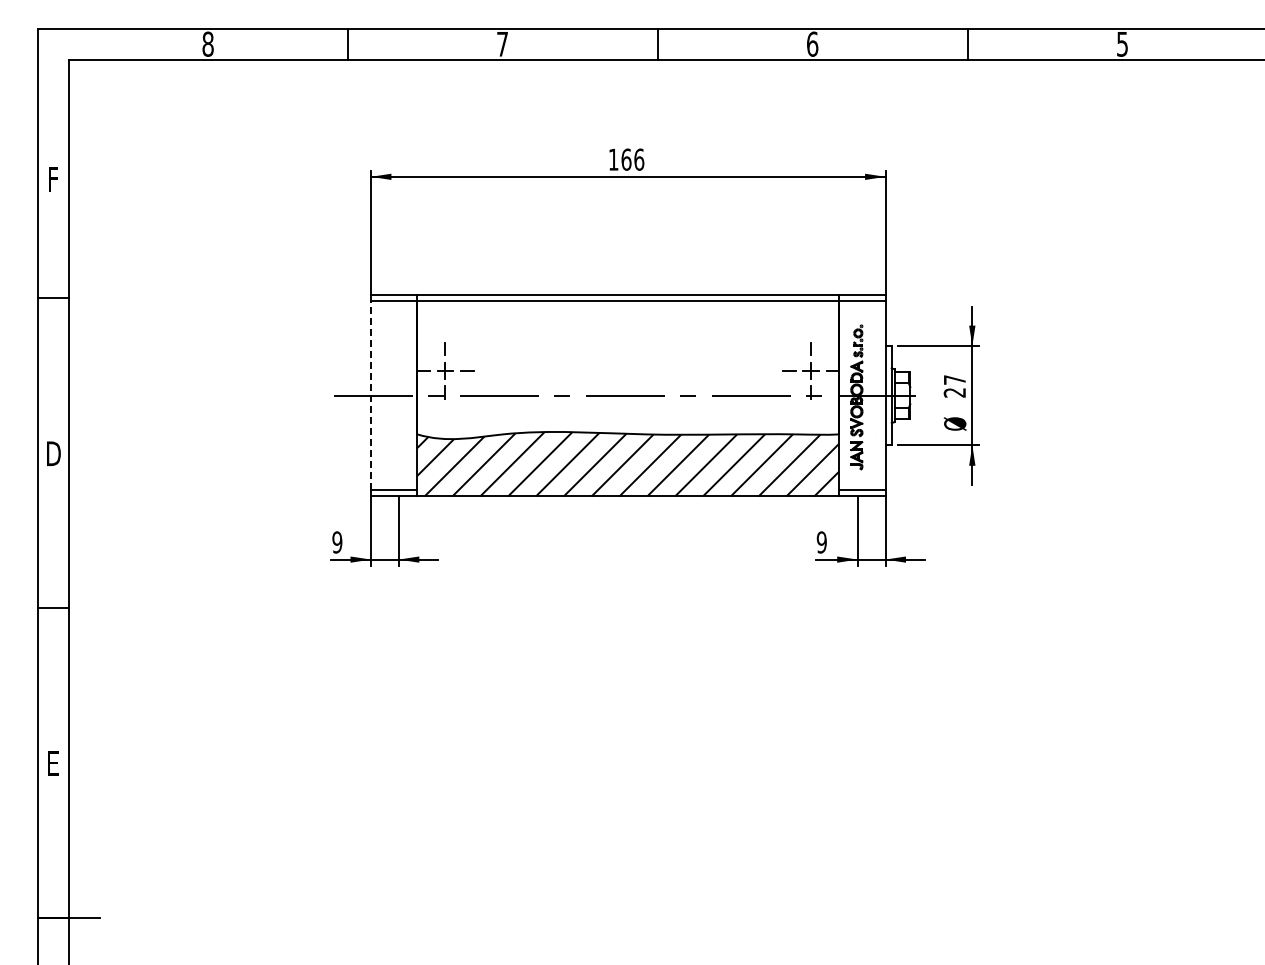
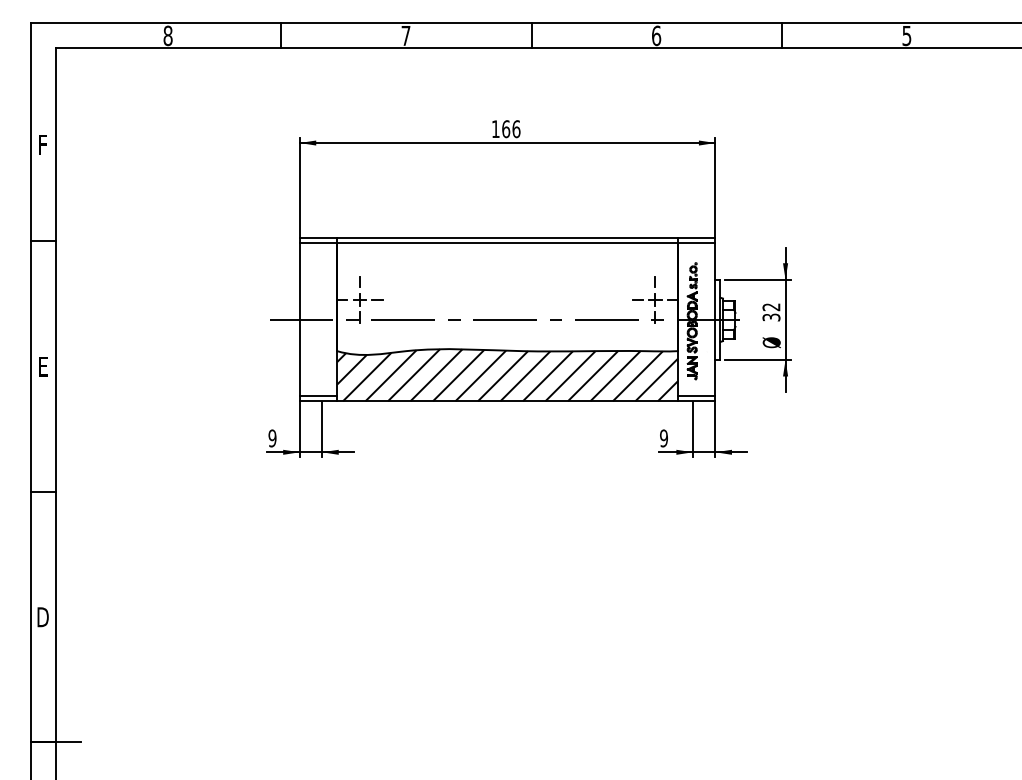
text: (954, 386) -> (771, 312), 27 -> 32
line: (370, 395) -> (299, 319), dashed -> solid
text: (53, 453) -> (43, 366), D -> E
text: (53, 763) -> (43, 617), E -> D

